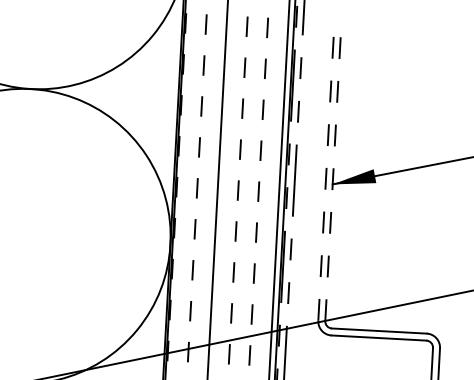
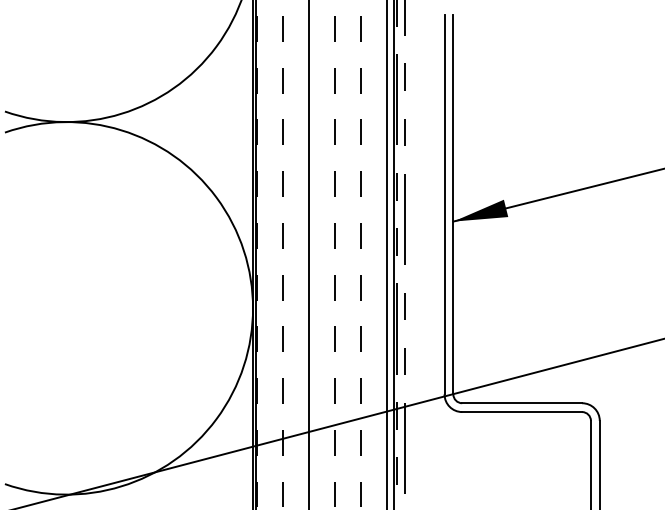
line: (326, 170) -> (444, 204), dashed -> solid
line: (333, 170) -> (453, 204), dashed -> solid

